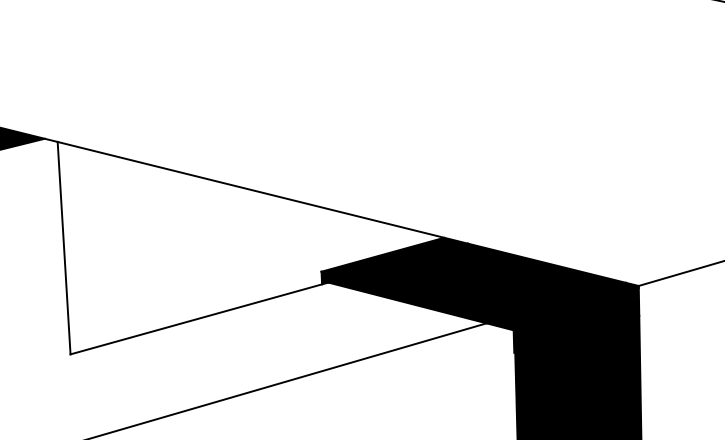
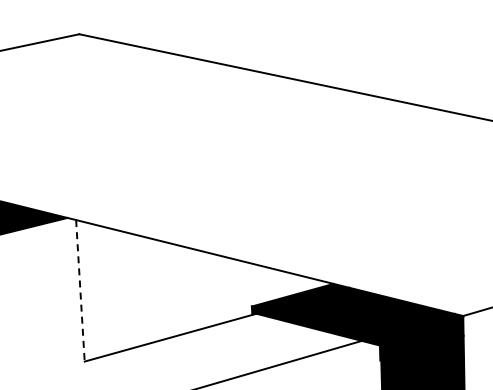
line: (64, 247) -> (80, 290), solid -> dashed

